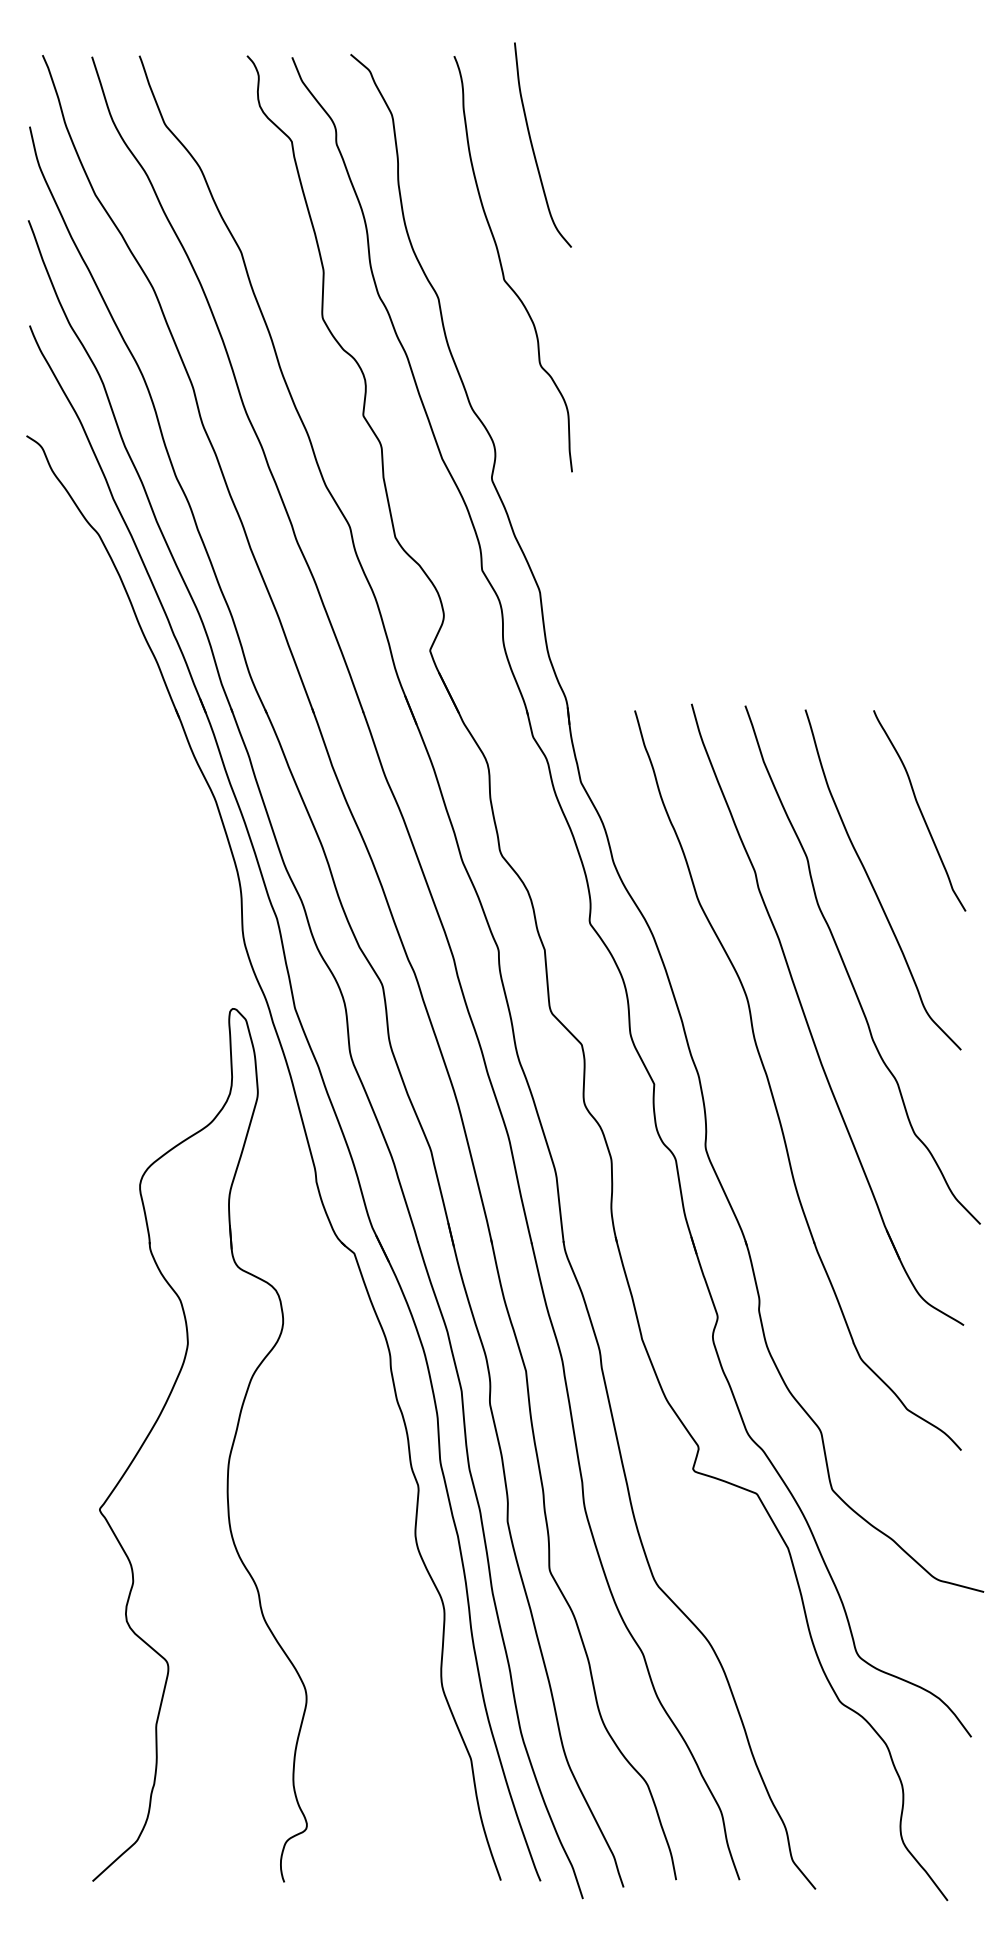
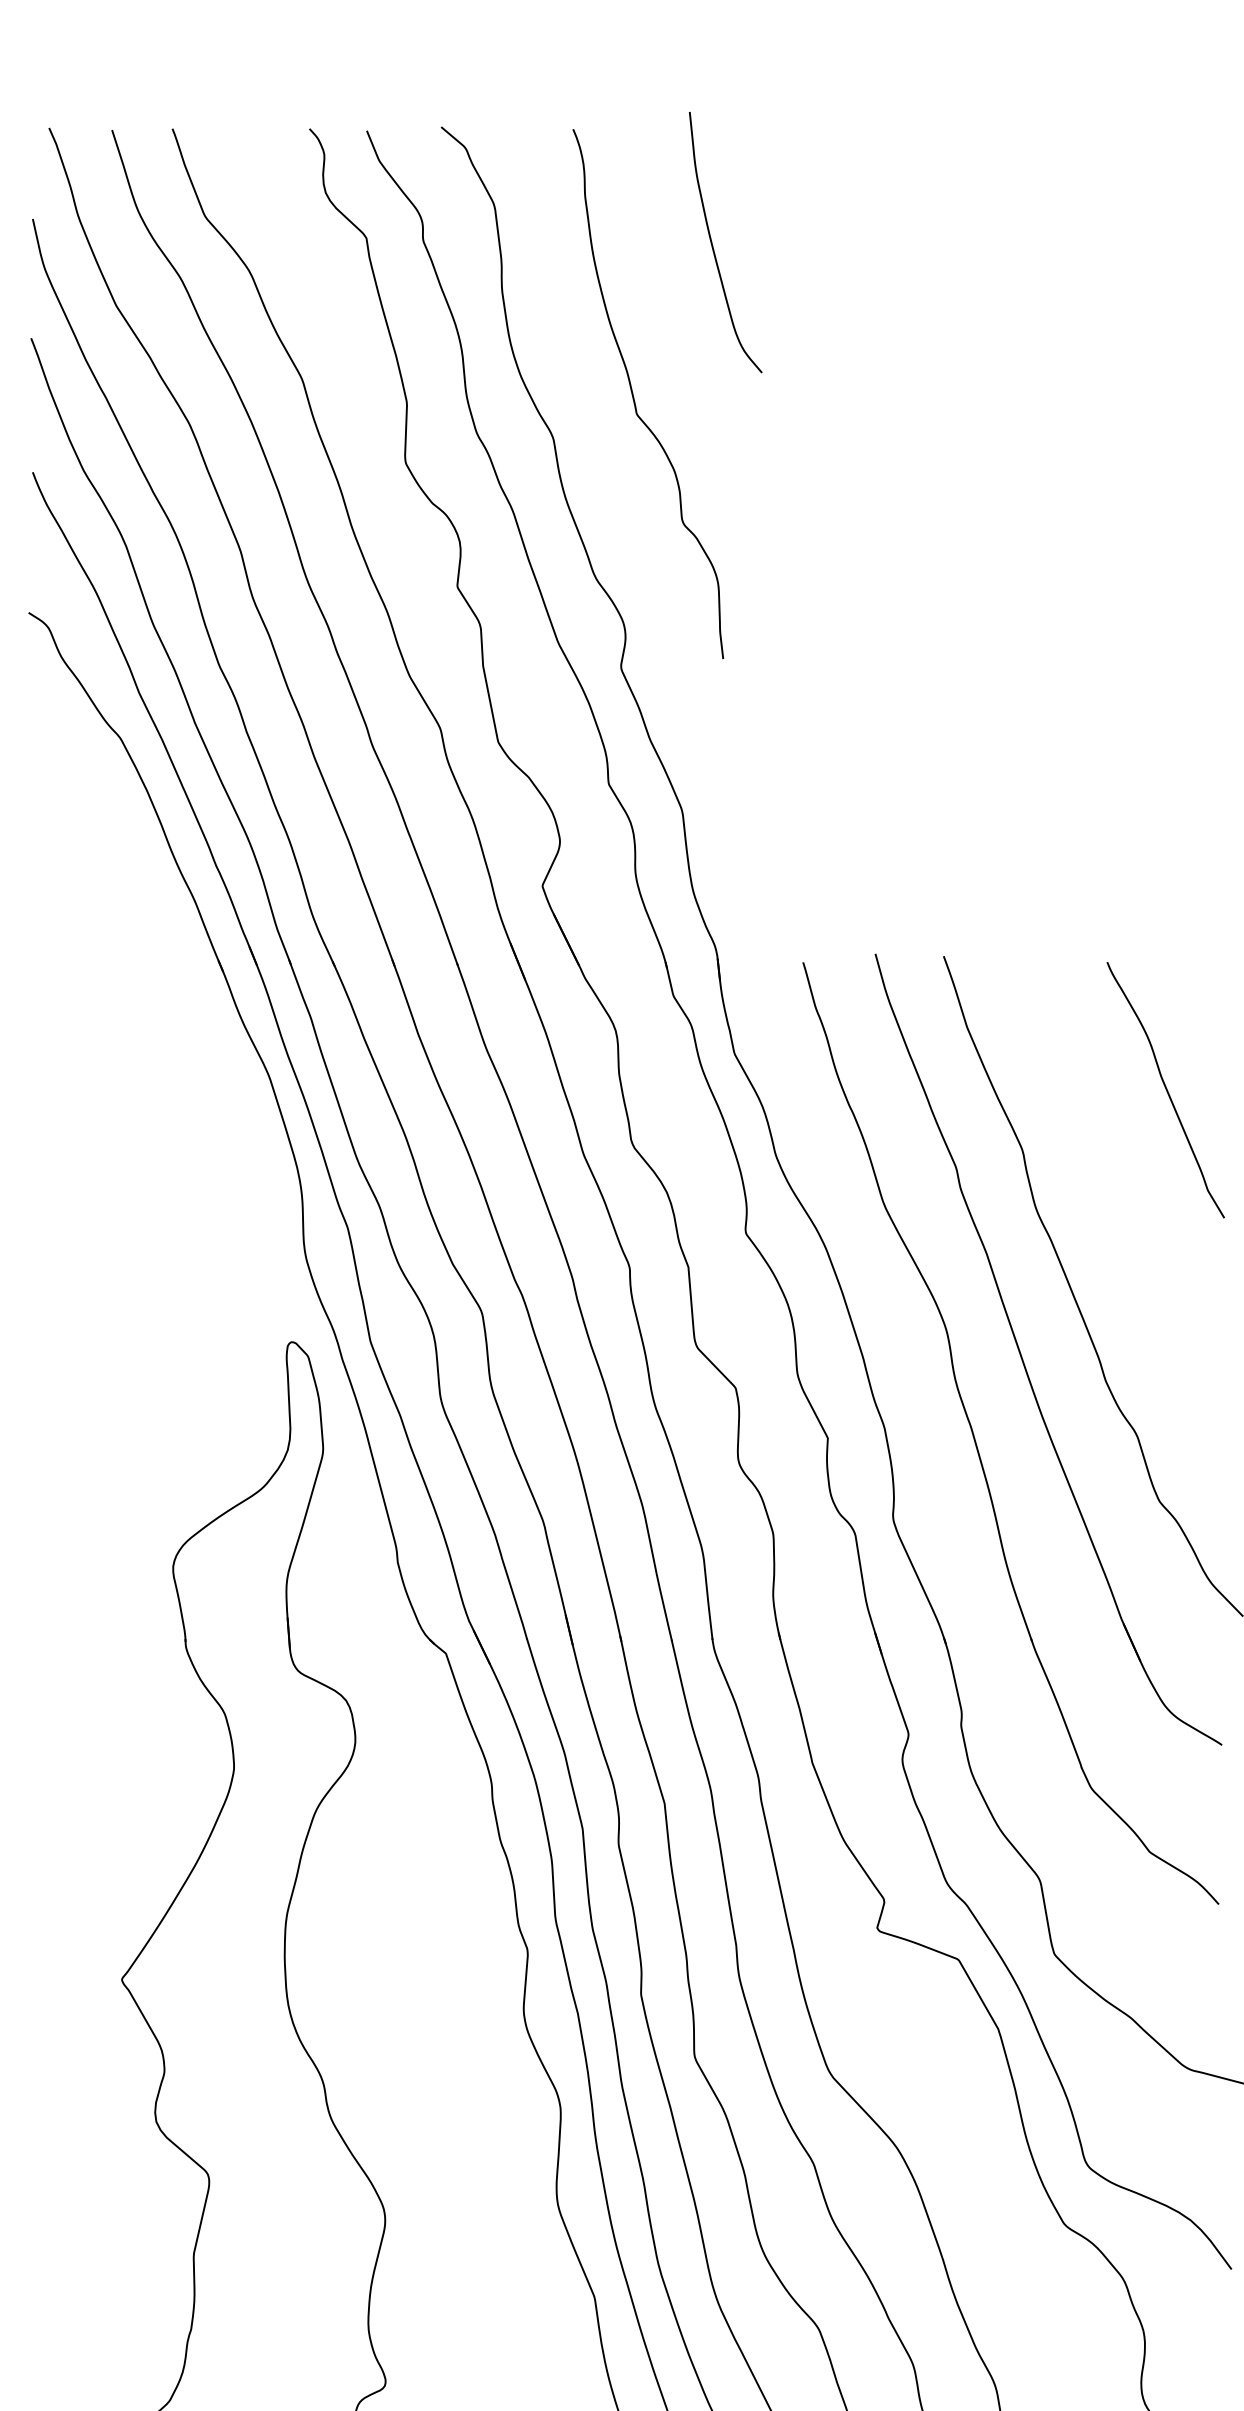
curve: (533, 146) -> (713, 244), moved
curve: (872, 883) -> (1105, 1182), removed

